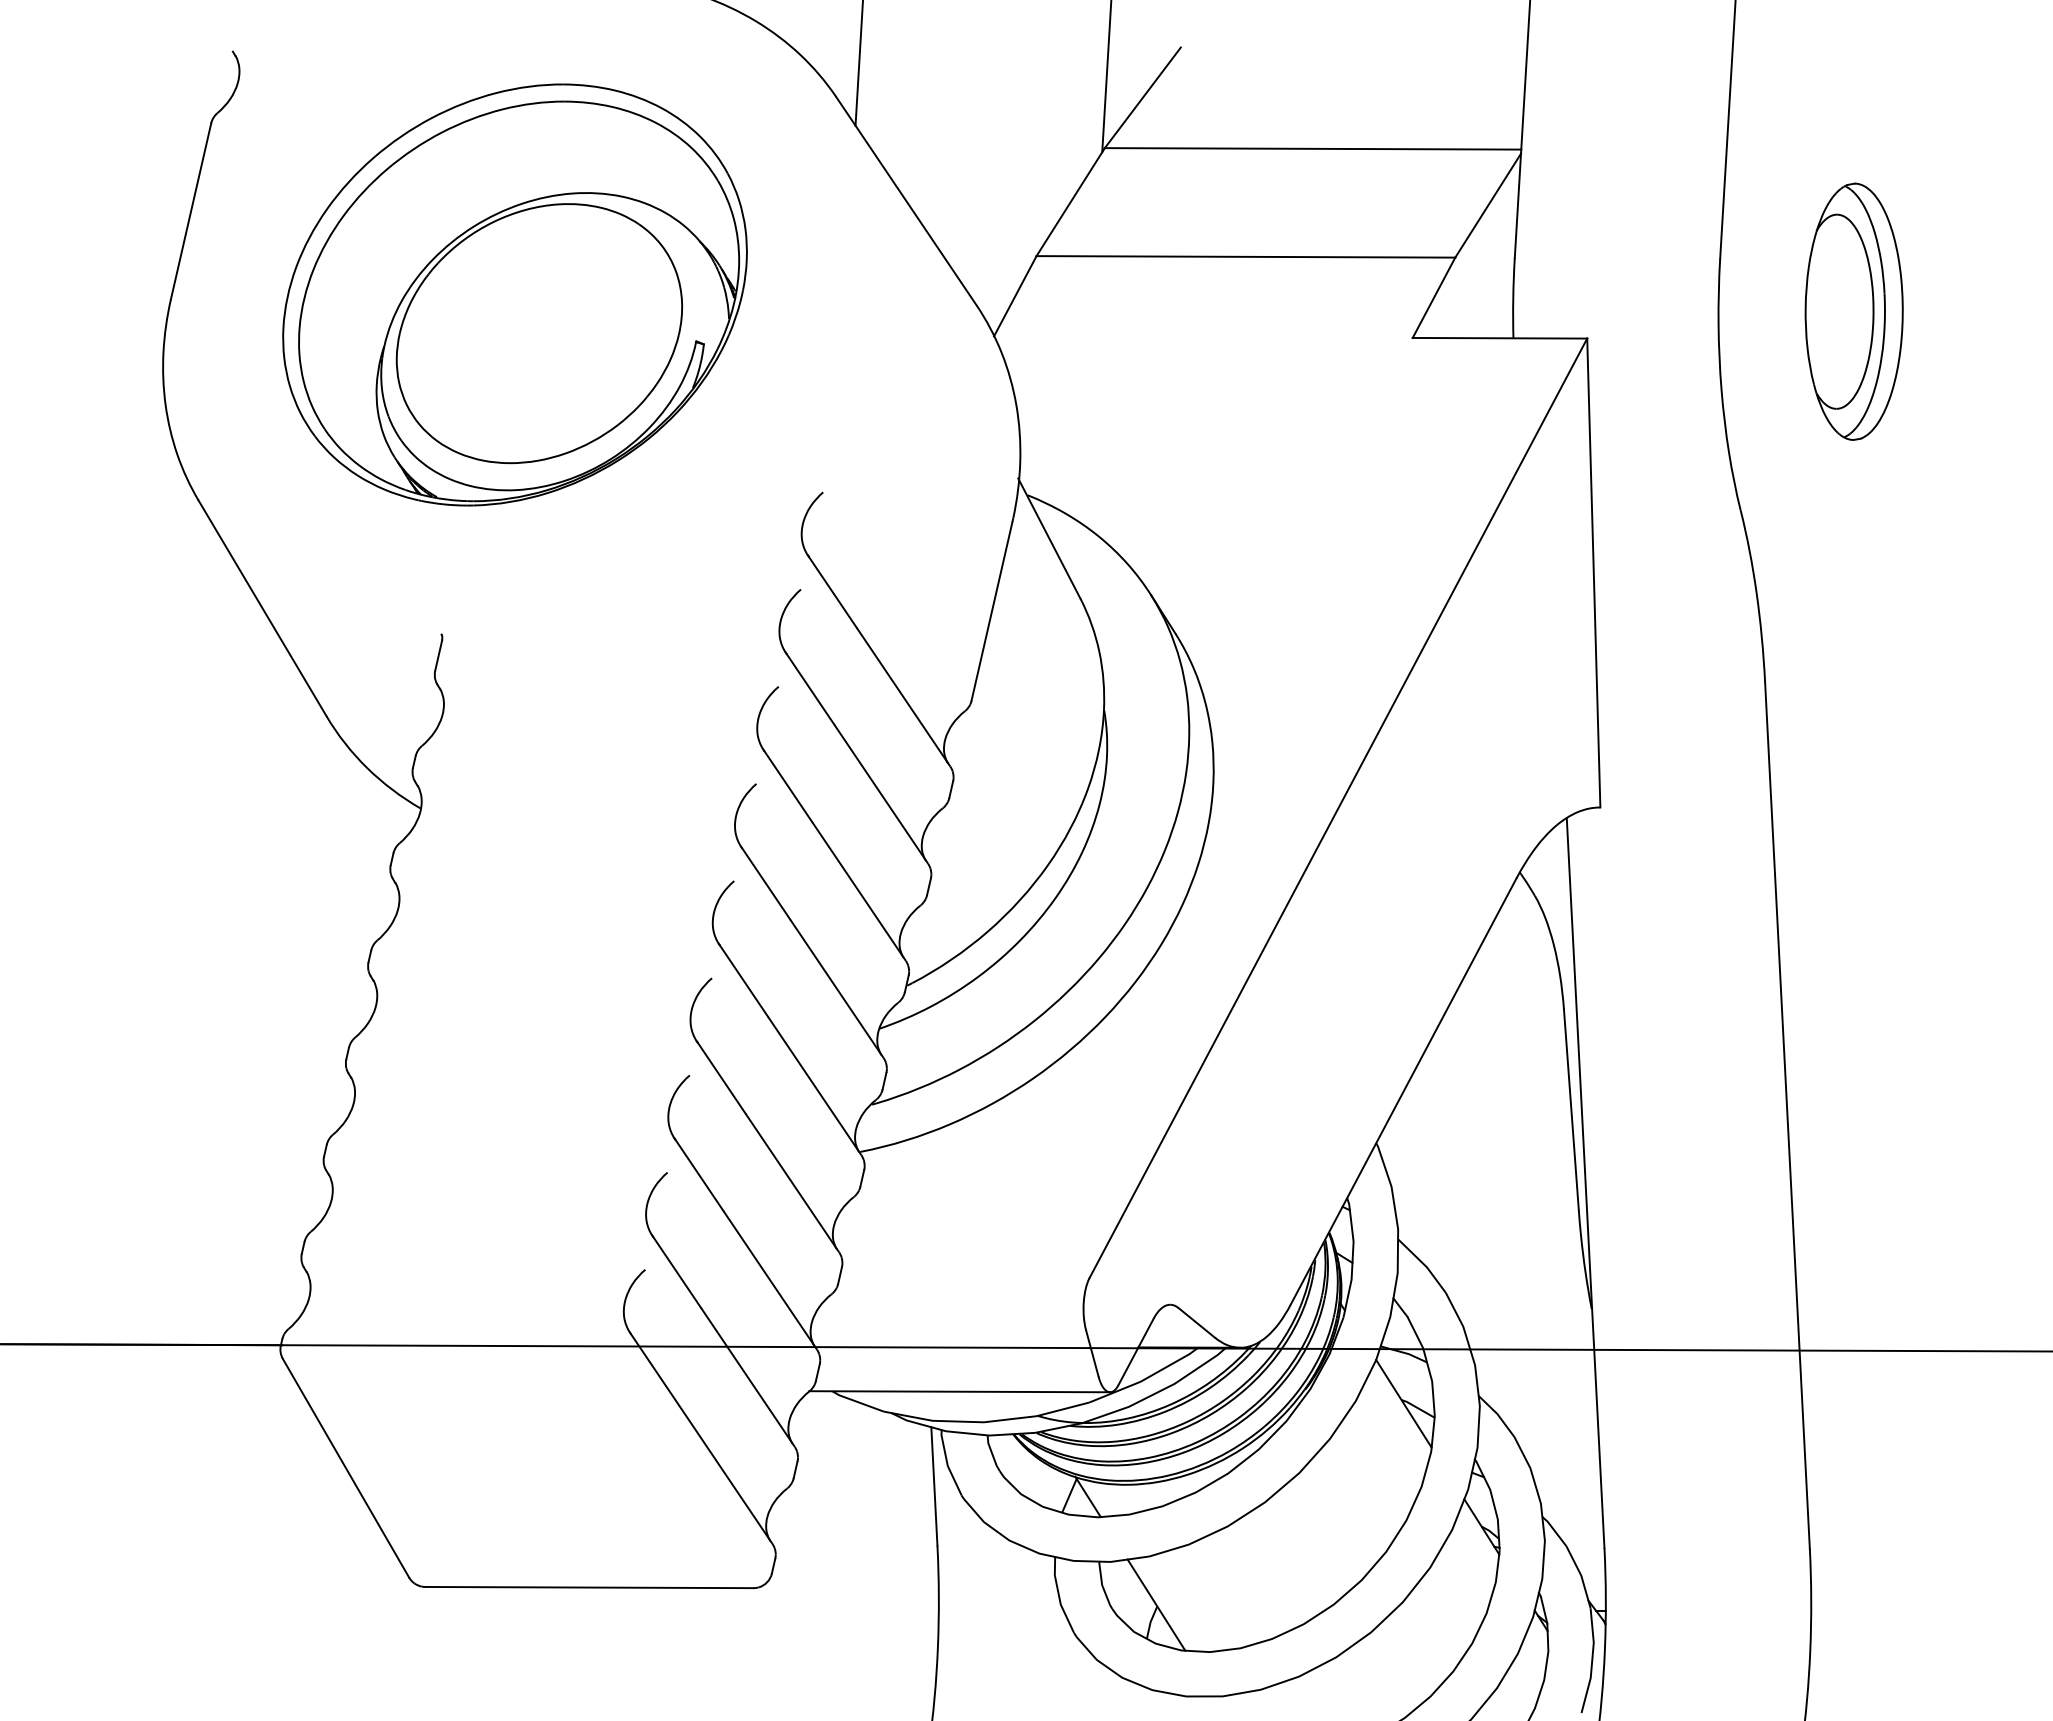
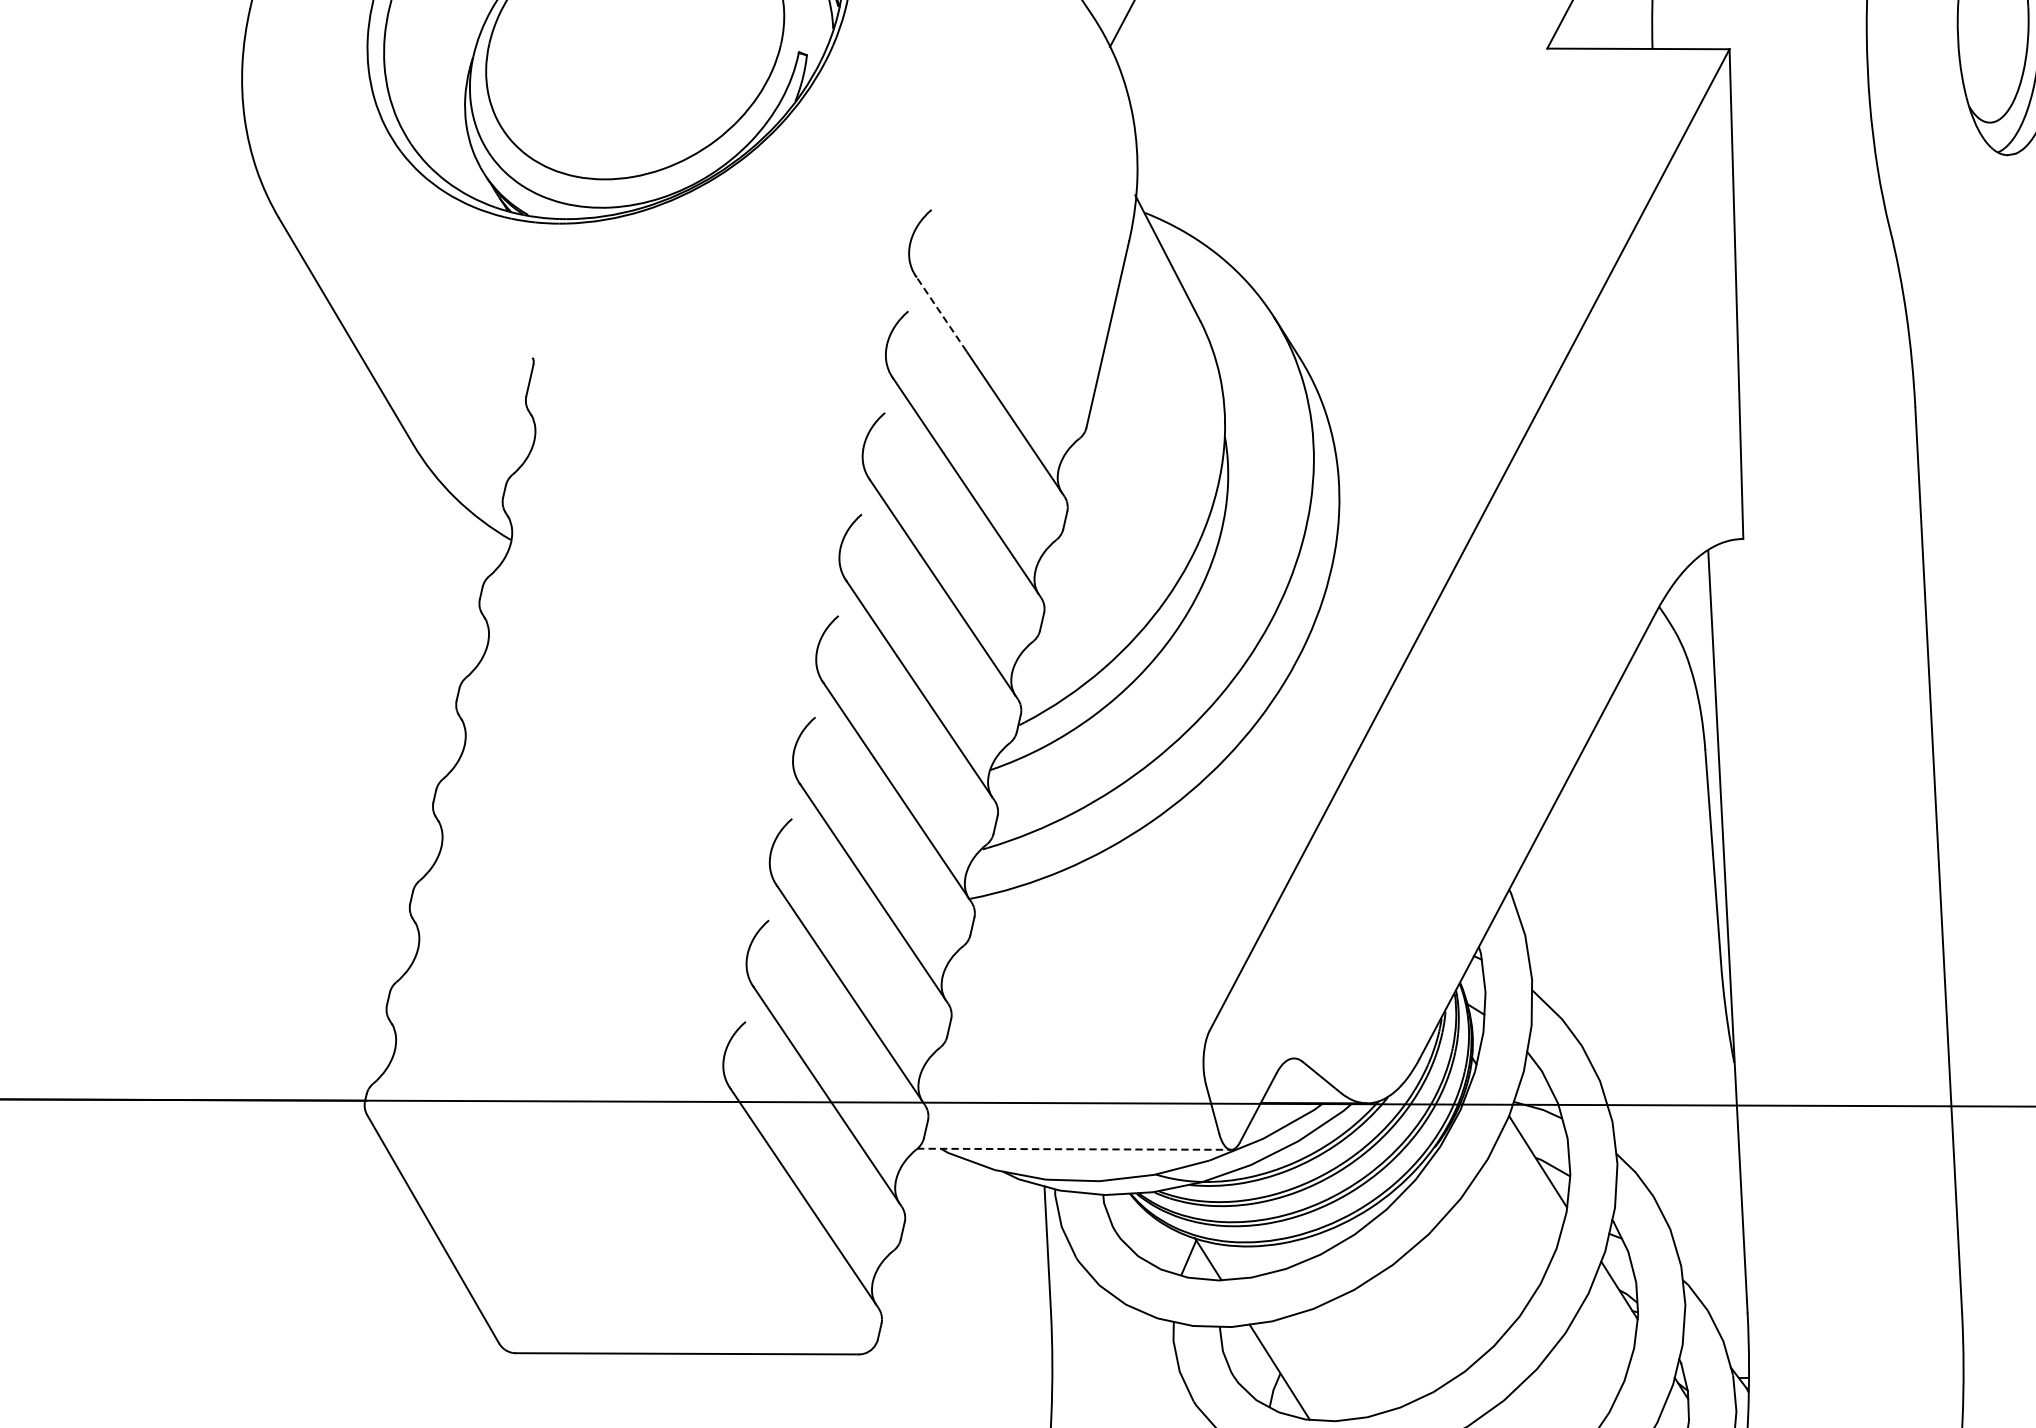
line: (832, 592) -> (941, 314), solid -> dashed
line: (960, 1391) -> (1074, 1149), solid -> dashed

